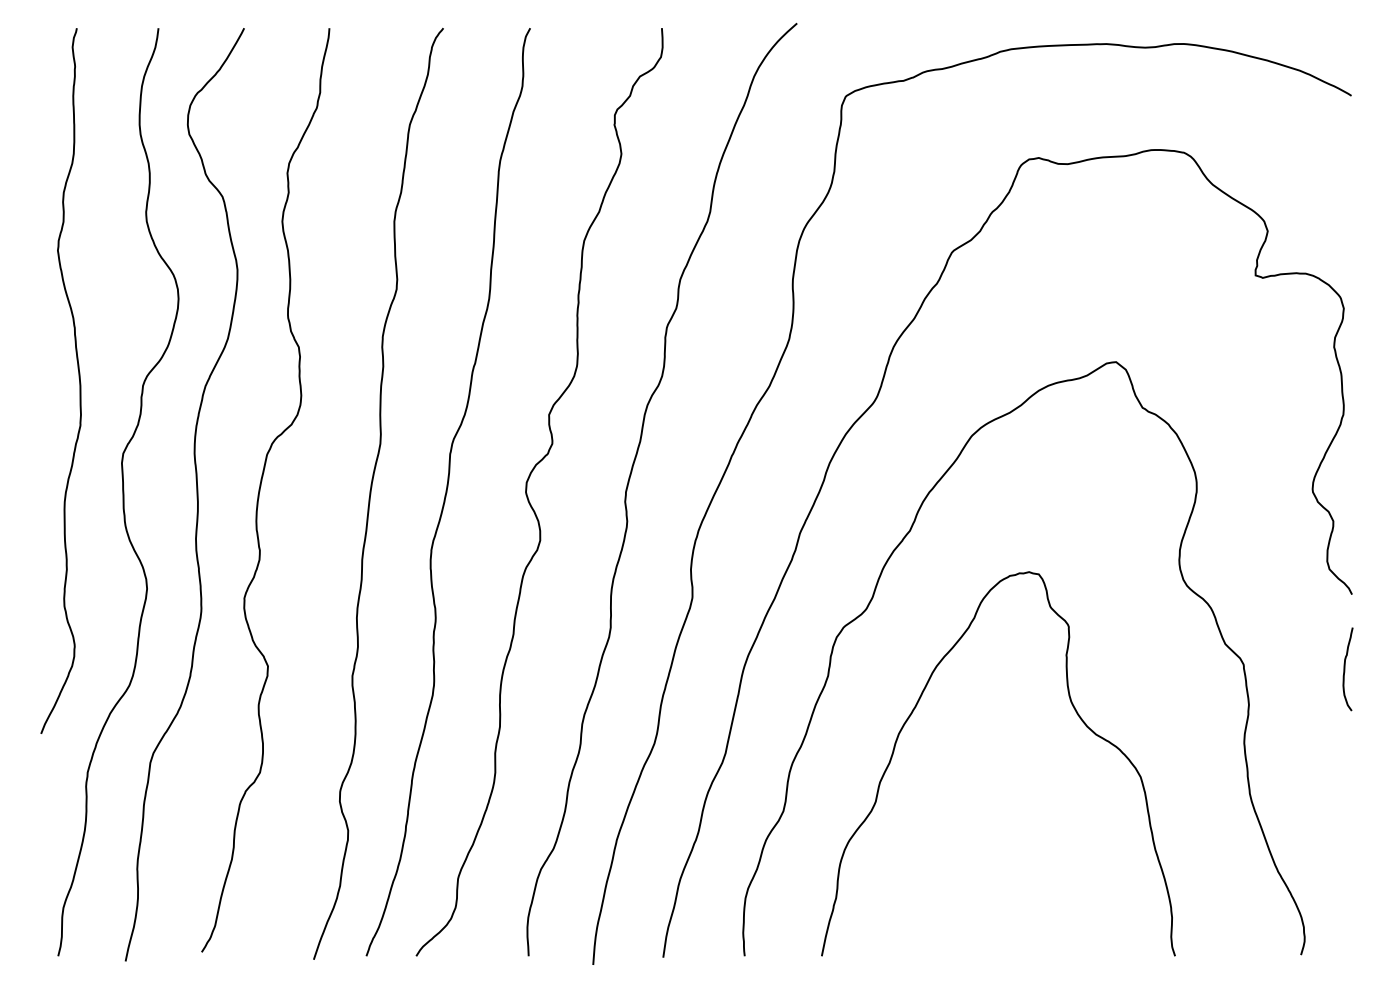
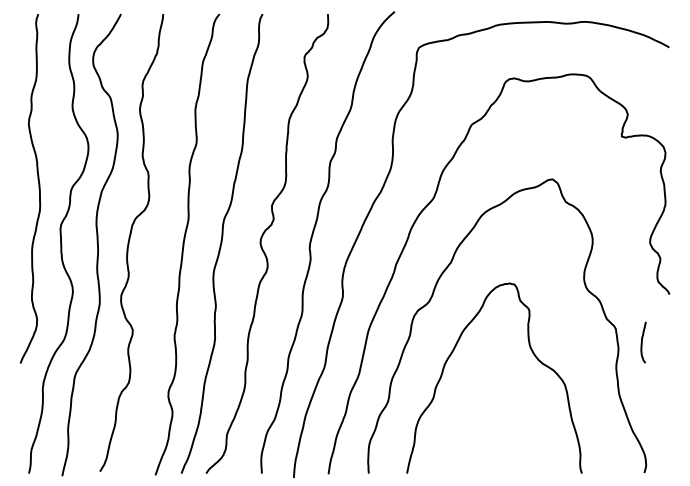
curve: (1345, 669) -> (642, 342), moved

